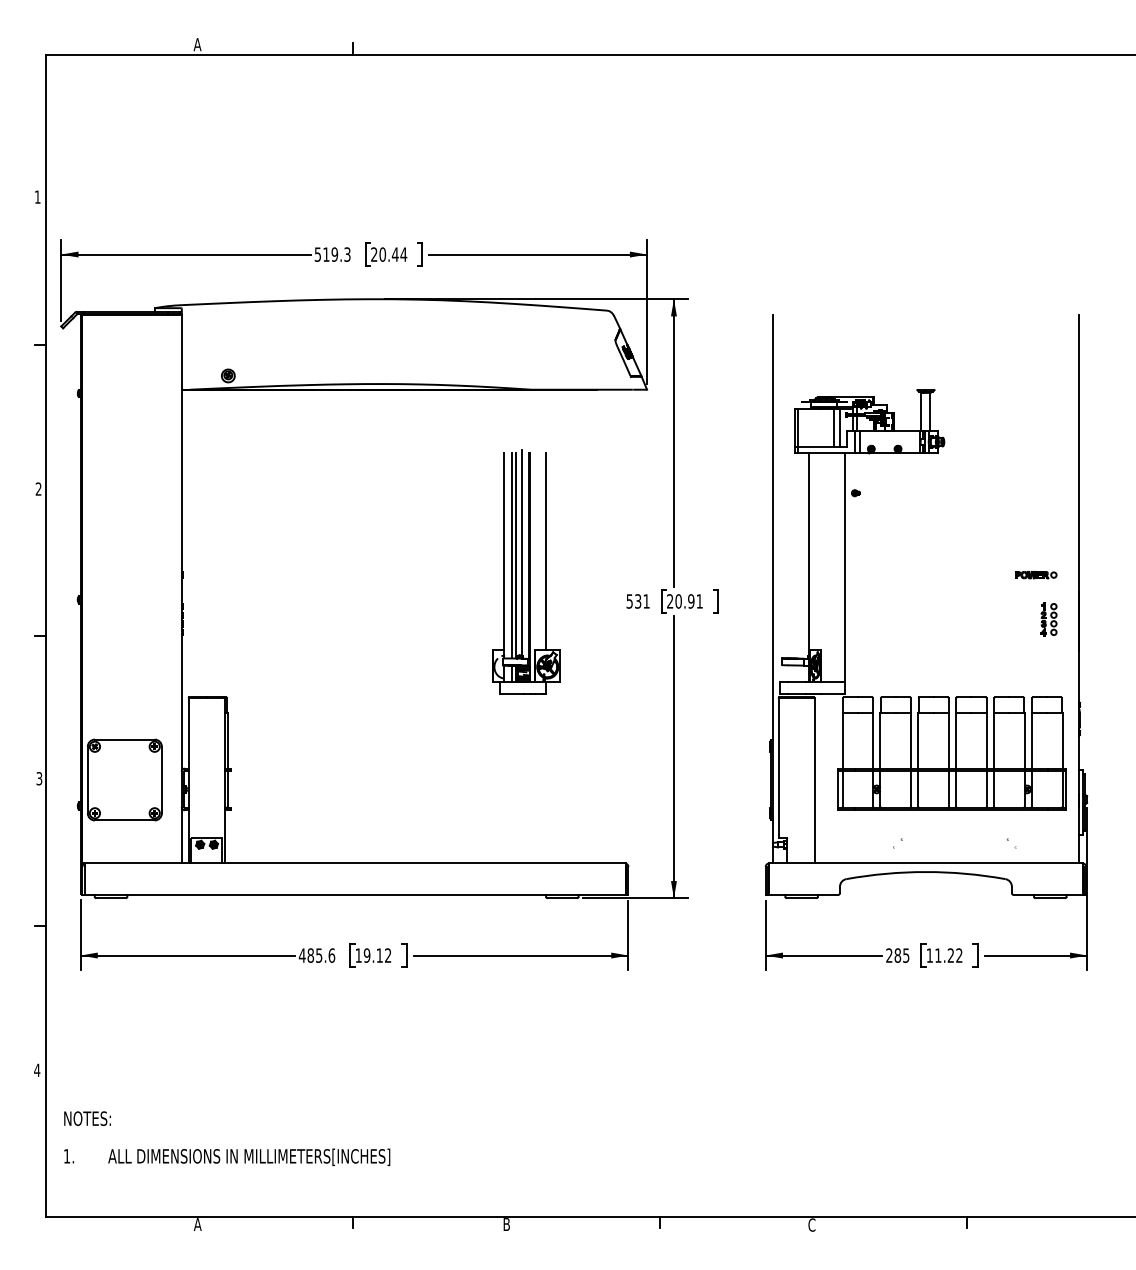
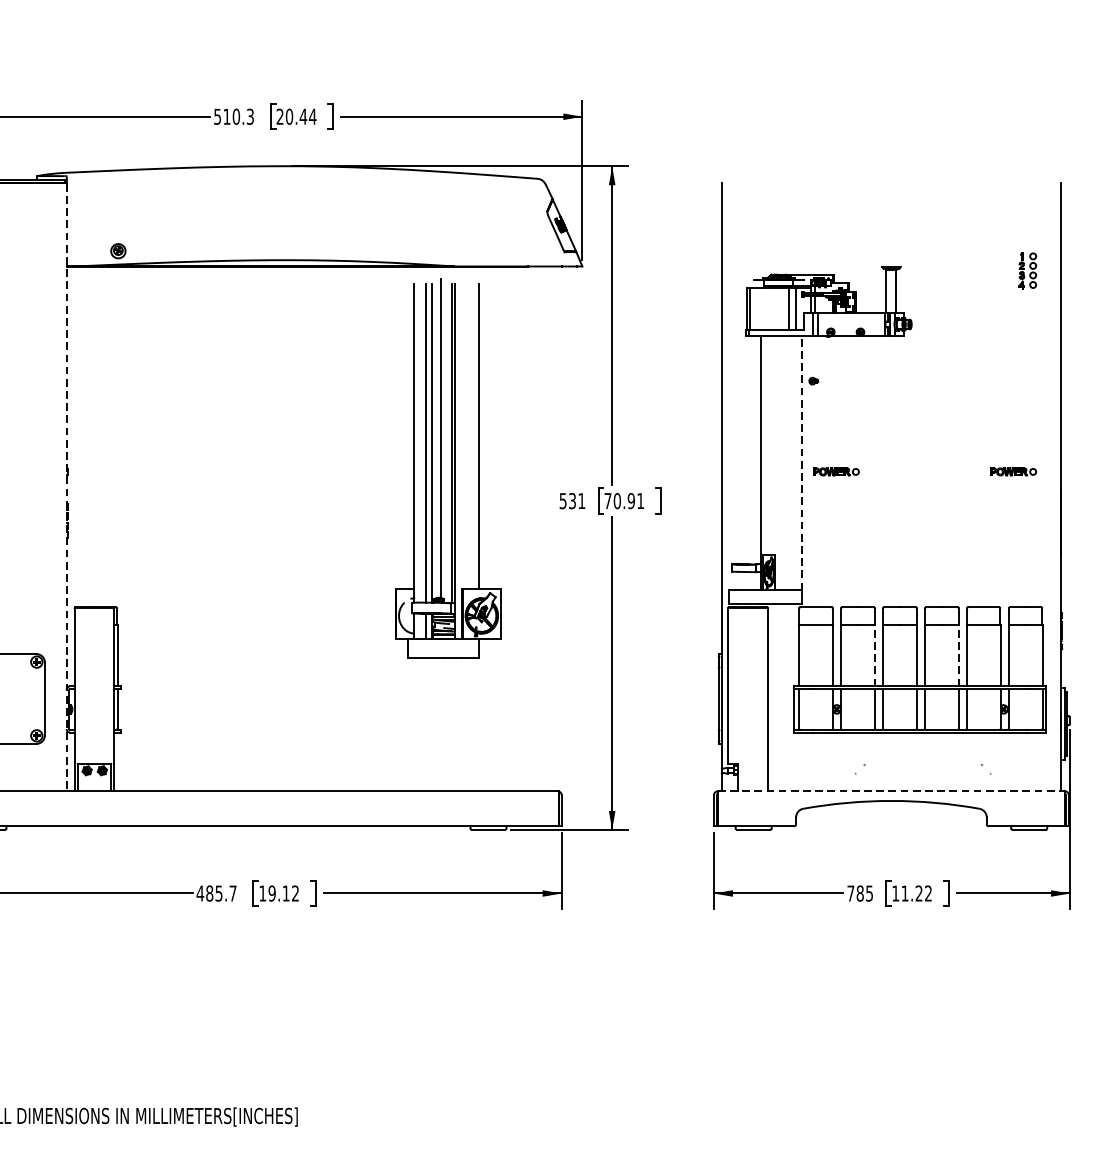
text: (334, 254) -> (236, 116), 519.3 -> 510.3
line: (845, 567) -> (802, 463), solid -> dashed
part: (526, 571) -> (448, 467), size x1.4
part: (876, 574) -> (836, 471), added
line: (181, 589) -> (66, 487), solid -> dashed
text: (670, 601) -> (608, 501), 20.91 -> 70.91
part: (1048, 619) -> (1027, 270), moved
line: (911, 741) -> (875, 656), solid -> dashed
line: (986, 741) -> (958, 656), solid -> dashed
line: (925, 863) -> (890, 791), solid -> dashed
text: (331, 955) -> (232, 893), 485.6 -> 485.7
text: (889, 955) -> (851, 893), 285 -> 785

